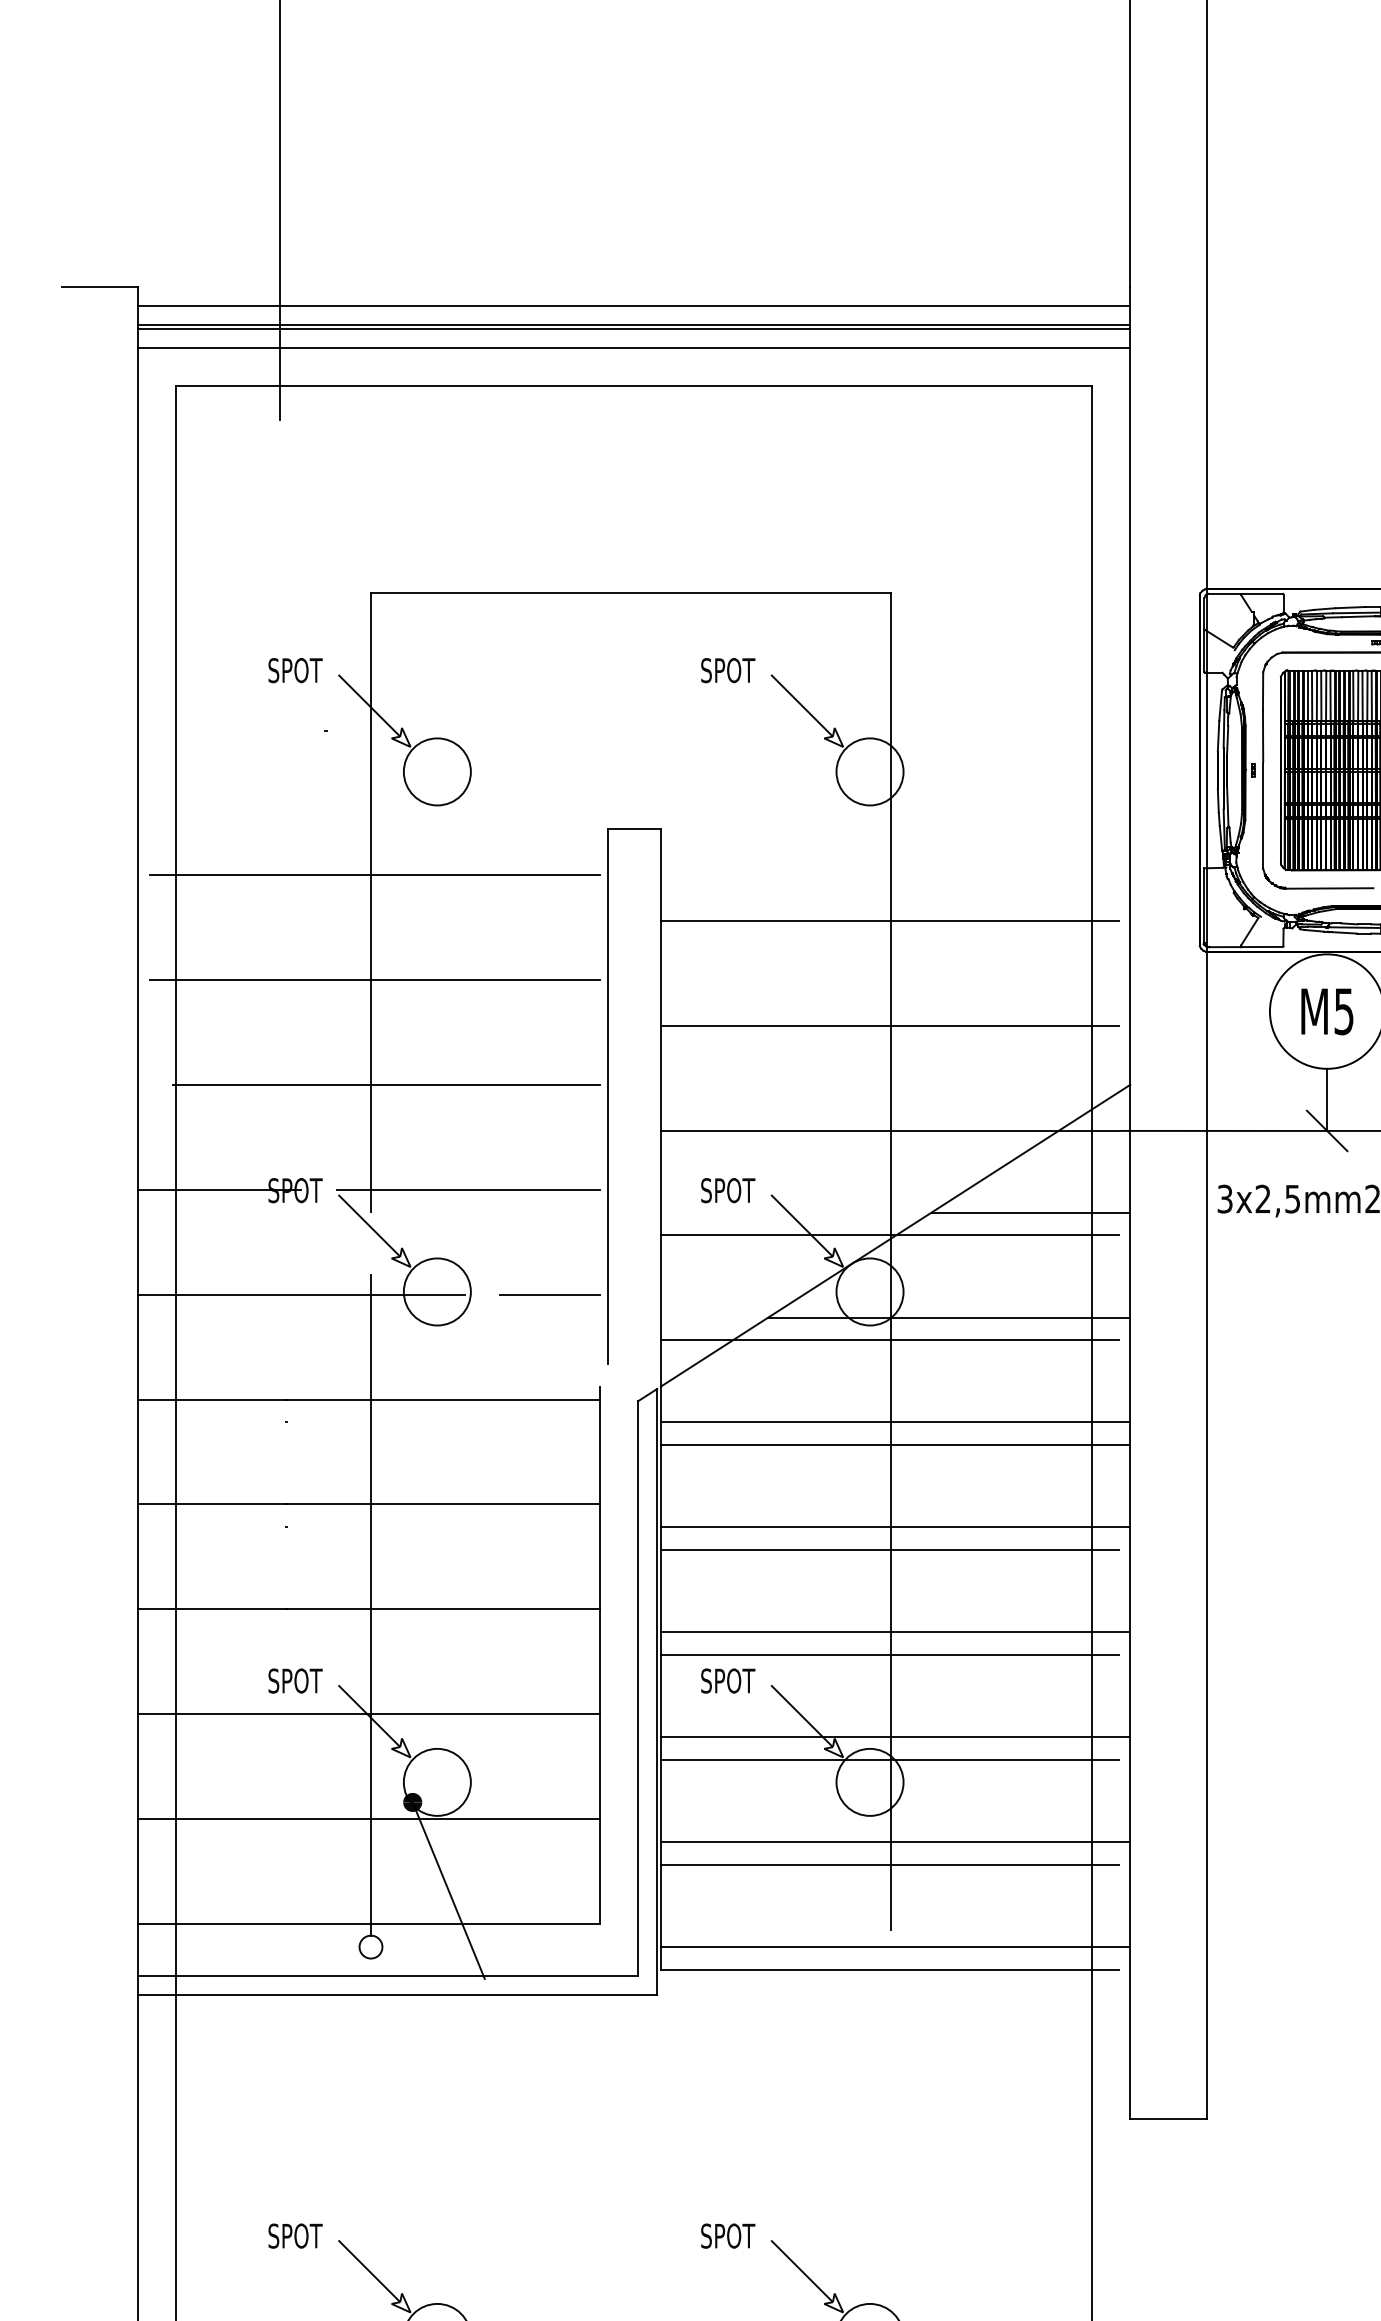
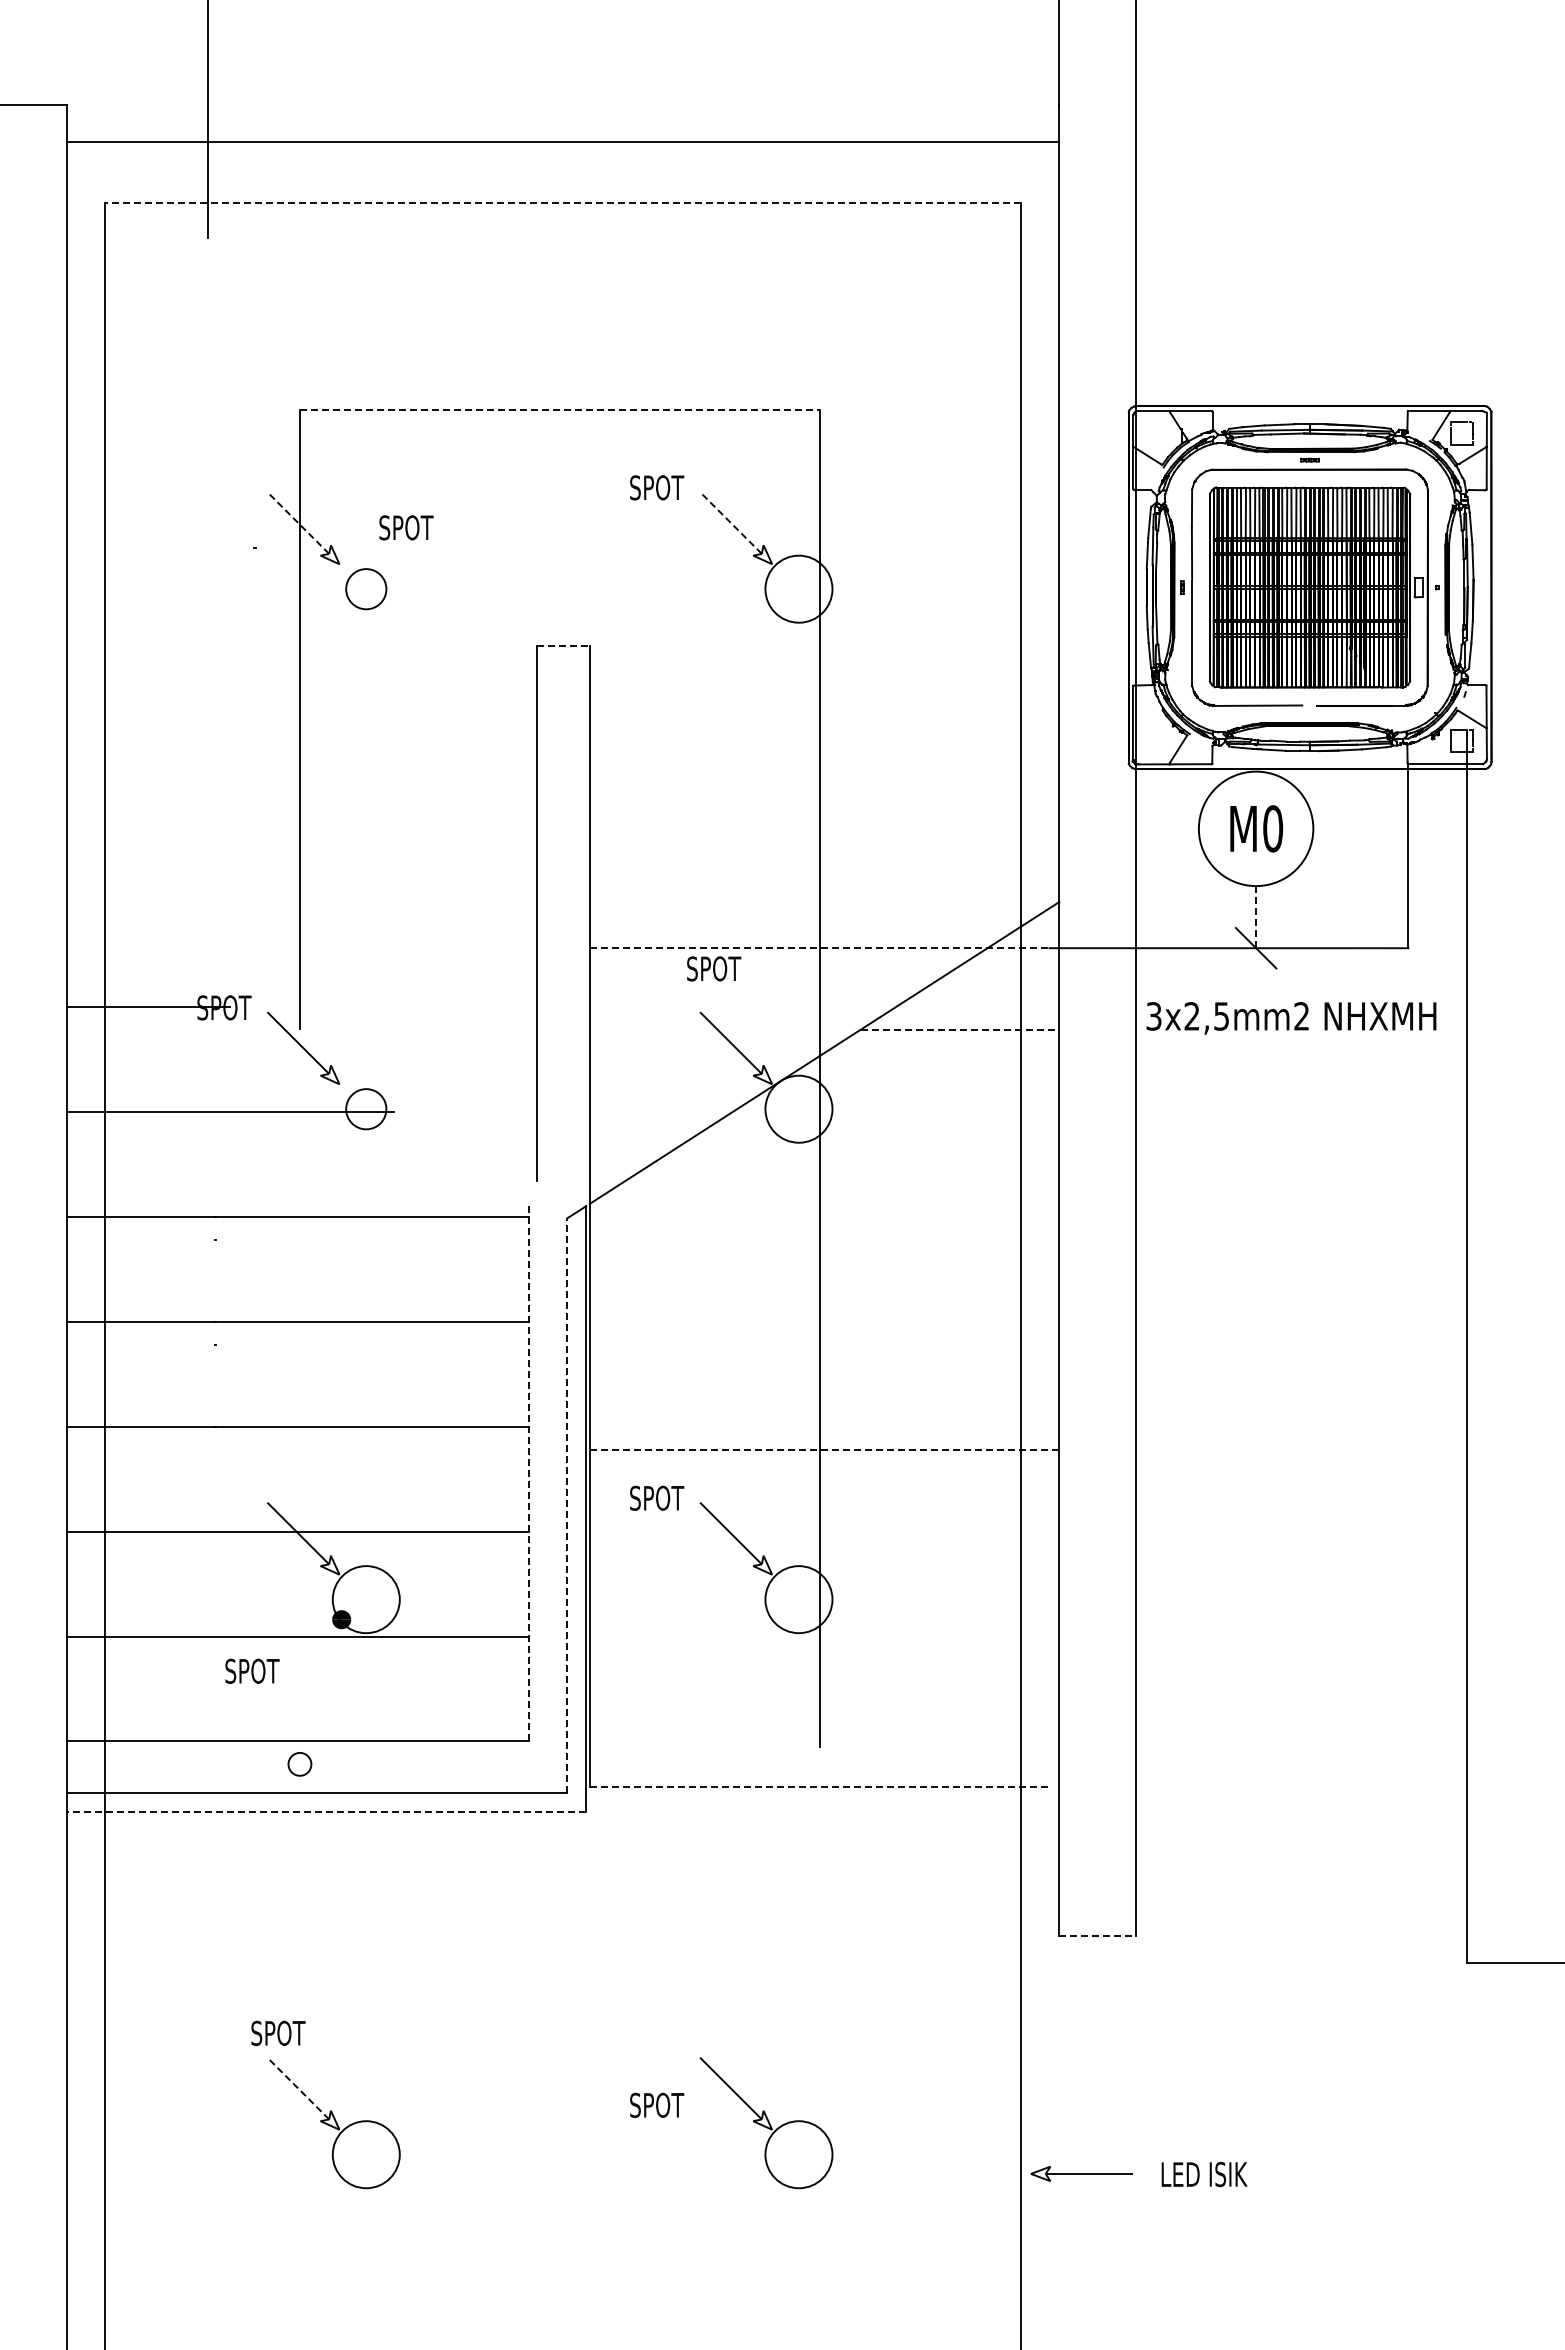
line: (634, 306) -> (563, 123), removed
line: (634, 329) -> (563, 146), removed
line: (634, 348) -> (563, 165), removed
line: (634, 386) -> (563, 203), solid -> dashed
line: (631, 592) -> (560, 409), solid -> dashed
text: (295, 670) -> (406, 527), moved
line: (369, 706) -> (298, 523), solid -> dashed
line: (801, 706) -> (730, 523), solid -> dashed
circle: (436, 771) -> (365, 588), size x0.6
line: (634, 829) -> (563, 646), solid -> dashed
line: (374, 875) -> (303, 692), removed
line: (889, 920) -> (818, 737), removed
line: (374, 980) -> (303, 797), removed
text: (1344, 1011) -> (1273, 828), M5 -> M0
line: (889, 1025) -> (818, 842), removed
line: (386, 1085) -> (315, 902), removed
line: (1327, 1100) -> (1256, 917), solid -> dashed
line: (889, 1130) -> (818, 947), solid -> dashed
line: (467, 1189) -> (396, 1006), removed
text: (728, 1190) -> (714, 968), moved
line: (1031, 1212) -> (960, 1029), solid -> dashed
line: (889, 1235) -> (818, 1052), removed
circle: (436, 1291) -> (365, 1108), size x0.6
line: (549, 1294) -> (478, 1111), removed
line: (949, 1317) -> (878, 1134), removed
line: (889, 1340) -> (818, 1157), removed
line: (895, 1422) -> (824, 1239), removed
line: (895, 1445) -> (824, 1262), removed
line: (895, 1527) -> (824, 1344), removed
line: (889, 1550) -> (818, 1367), removed
line: (370, 1604) -> (299, 1421), removed
line: (895, 1632) -> (824, 1449), solid -> dashed
line: (599, 1655) -> (528, 1472), solid -> dashed
line: (889, 1655) -> (818, 1472), removed
text: (295, 1680) -> (252, 1670), moved
line: (638, 1688) -> (567, 1505), solid -> dashed
line: (895, 1737) -> (824, 1554), removed
line: (889, 1760) -> (818, 1577), removed
line: (895, 1842) -> (824, 1659), removed
line: (889, 1865) -> (818, 1682), removed
line: (448, 1890) -> (377, 1707), removed
line: (895, 1947) -> (824, 1764), removed
line: (889, 1970) -> (818, 1787), solid -> dashed
line: (397, 1995) -> (326, 1812), solid -> dashed
line: (1168, 2119) -> (1097, 1936), solid -> dashed
text: (295, 2235) -> (278, 2032), moved
text: (728, 2235) -> (657, 2104), moved
line: (369, 2271) -> (298, 2088), solid -> dashed

